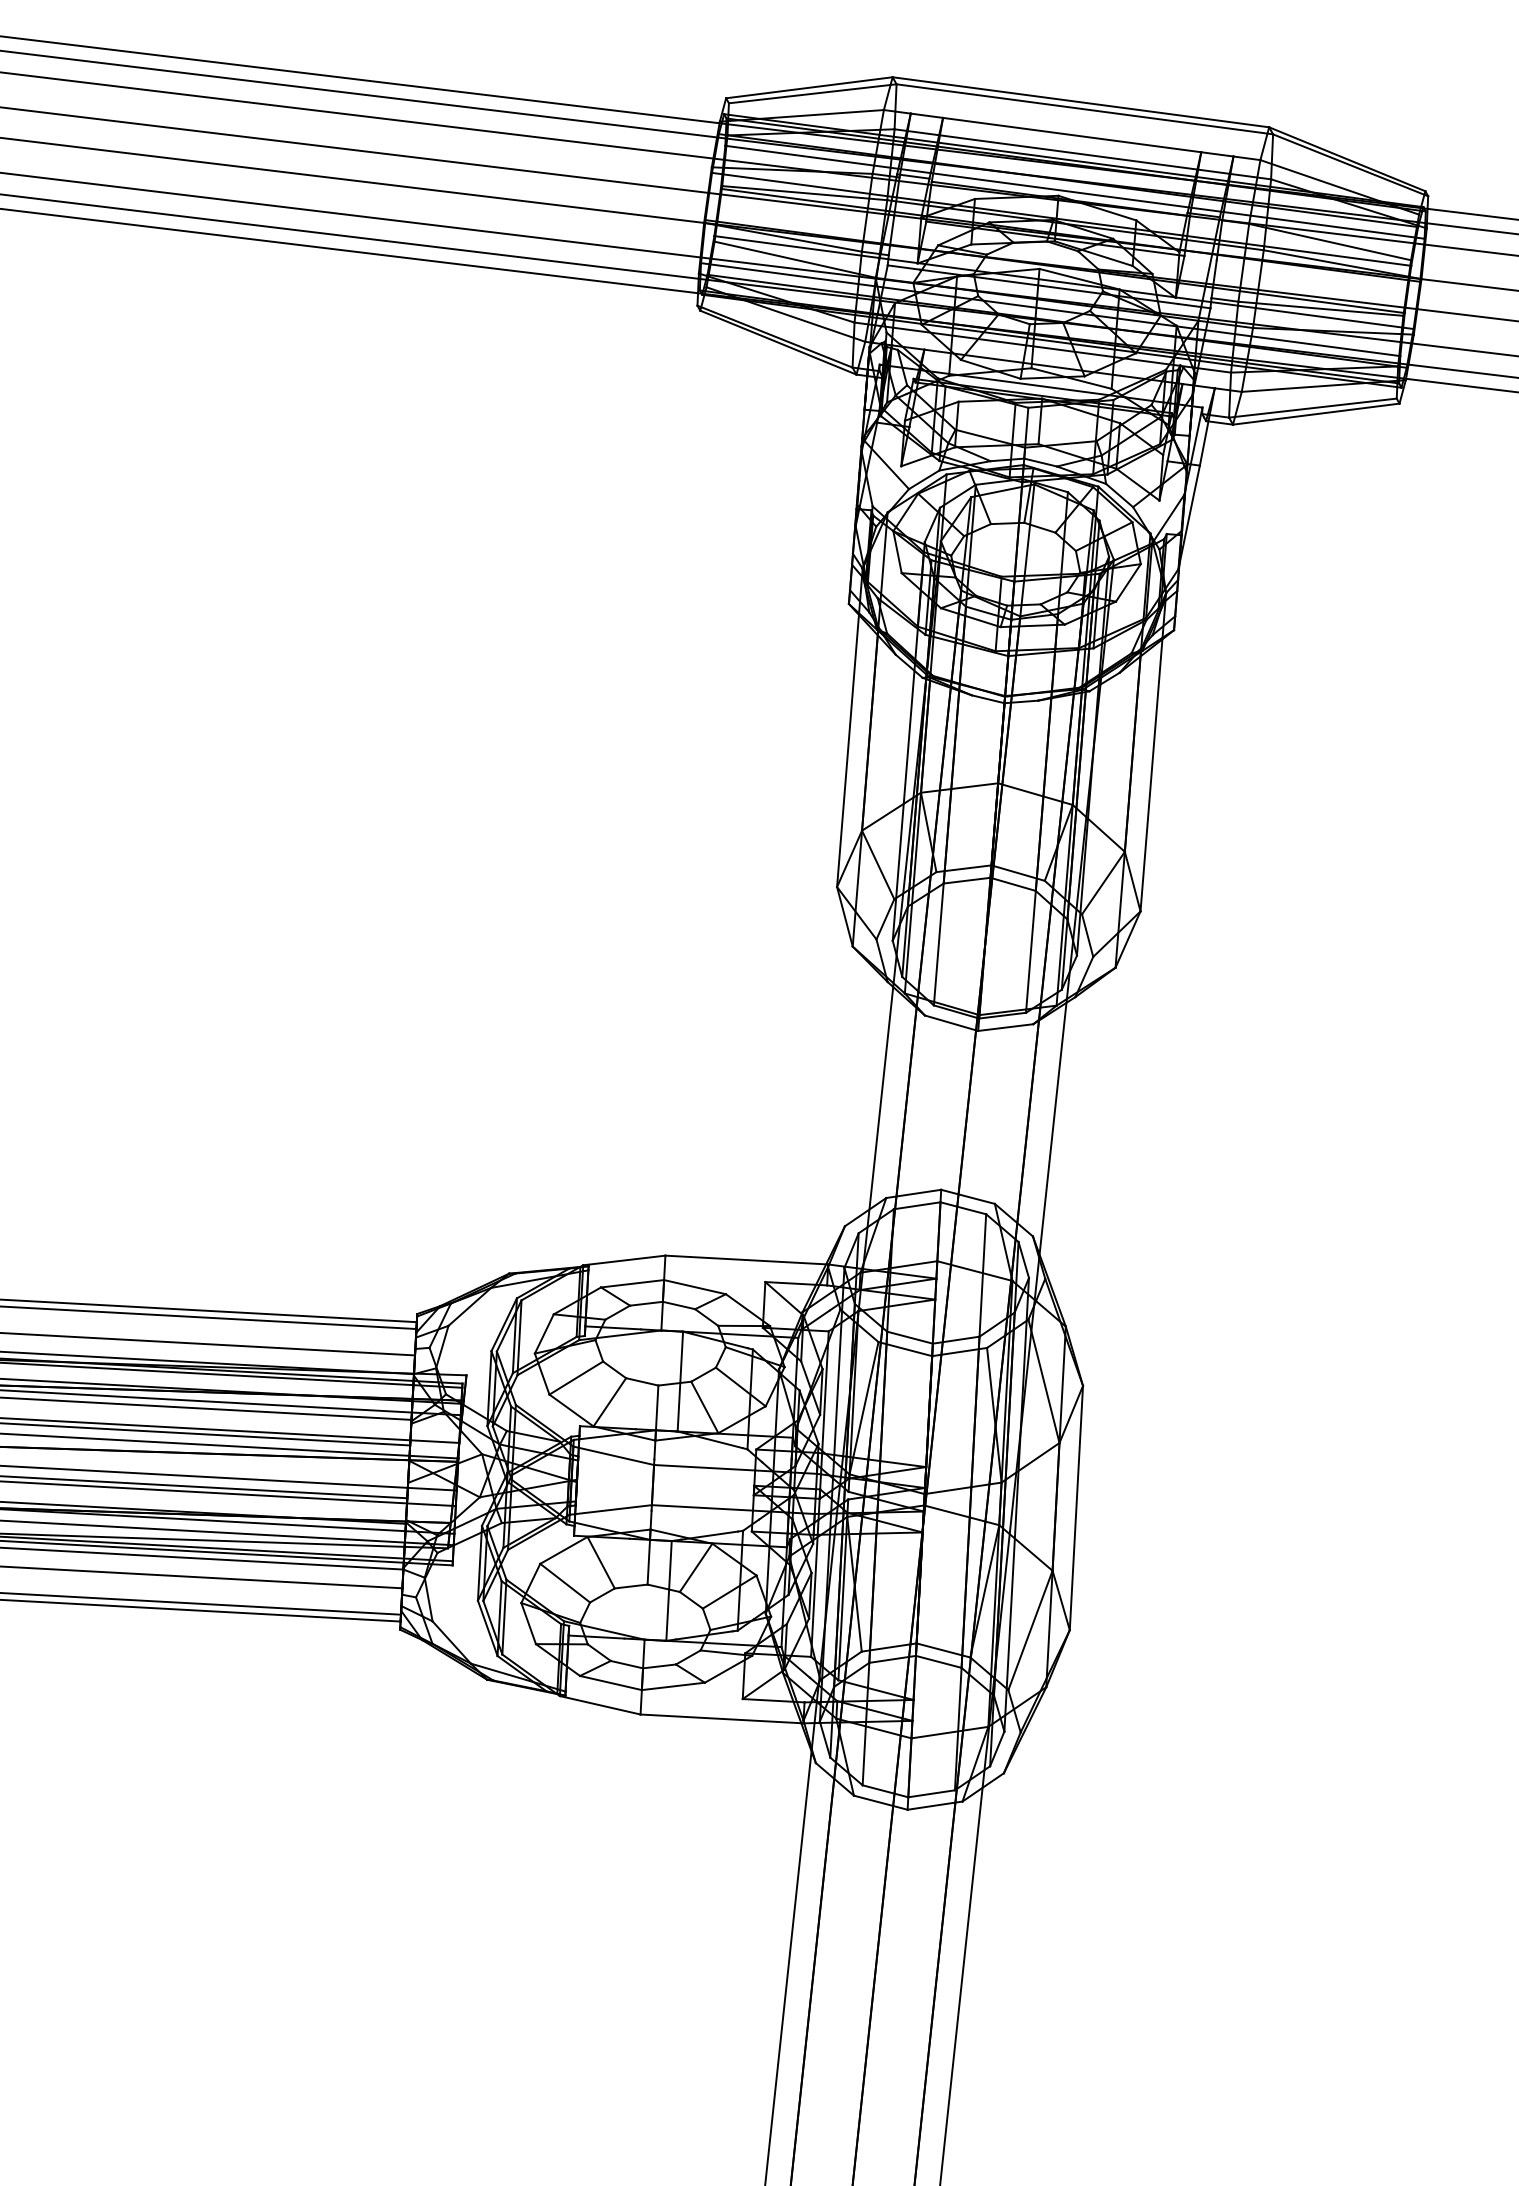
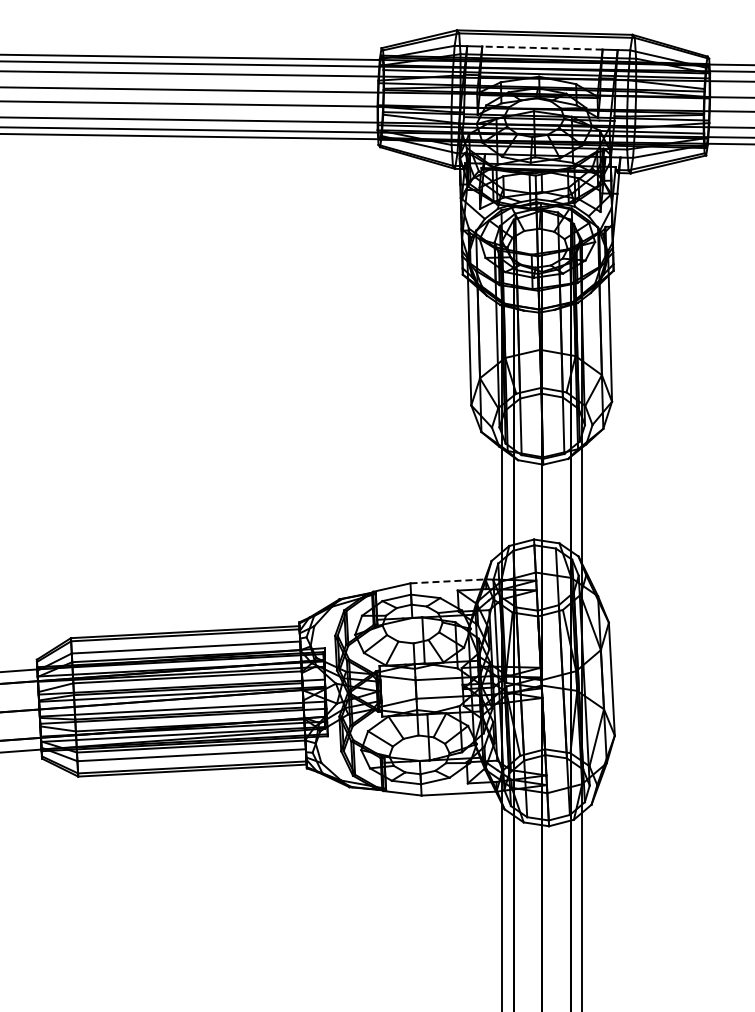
line: (1070, 135) -> (541, 48), solid -> dashed
line: (747, 1260) -> (448, 581), solid -> dashed

